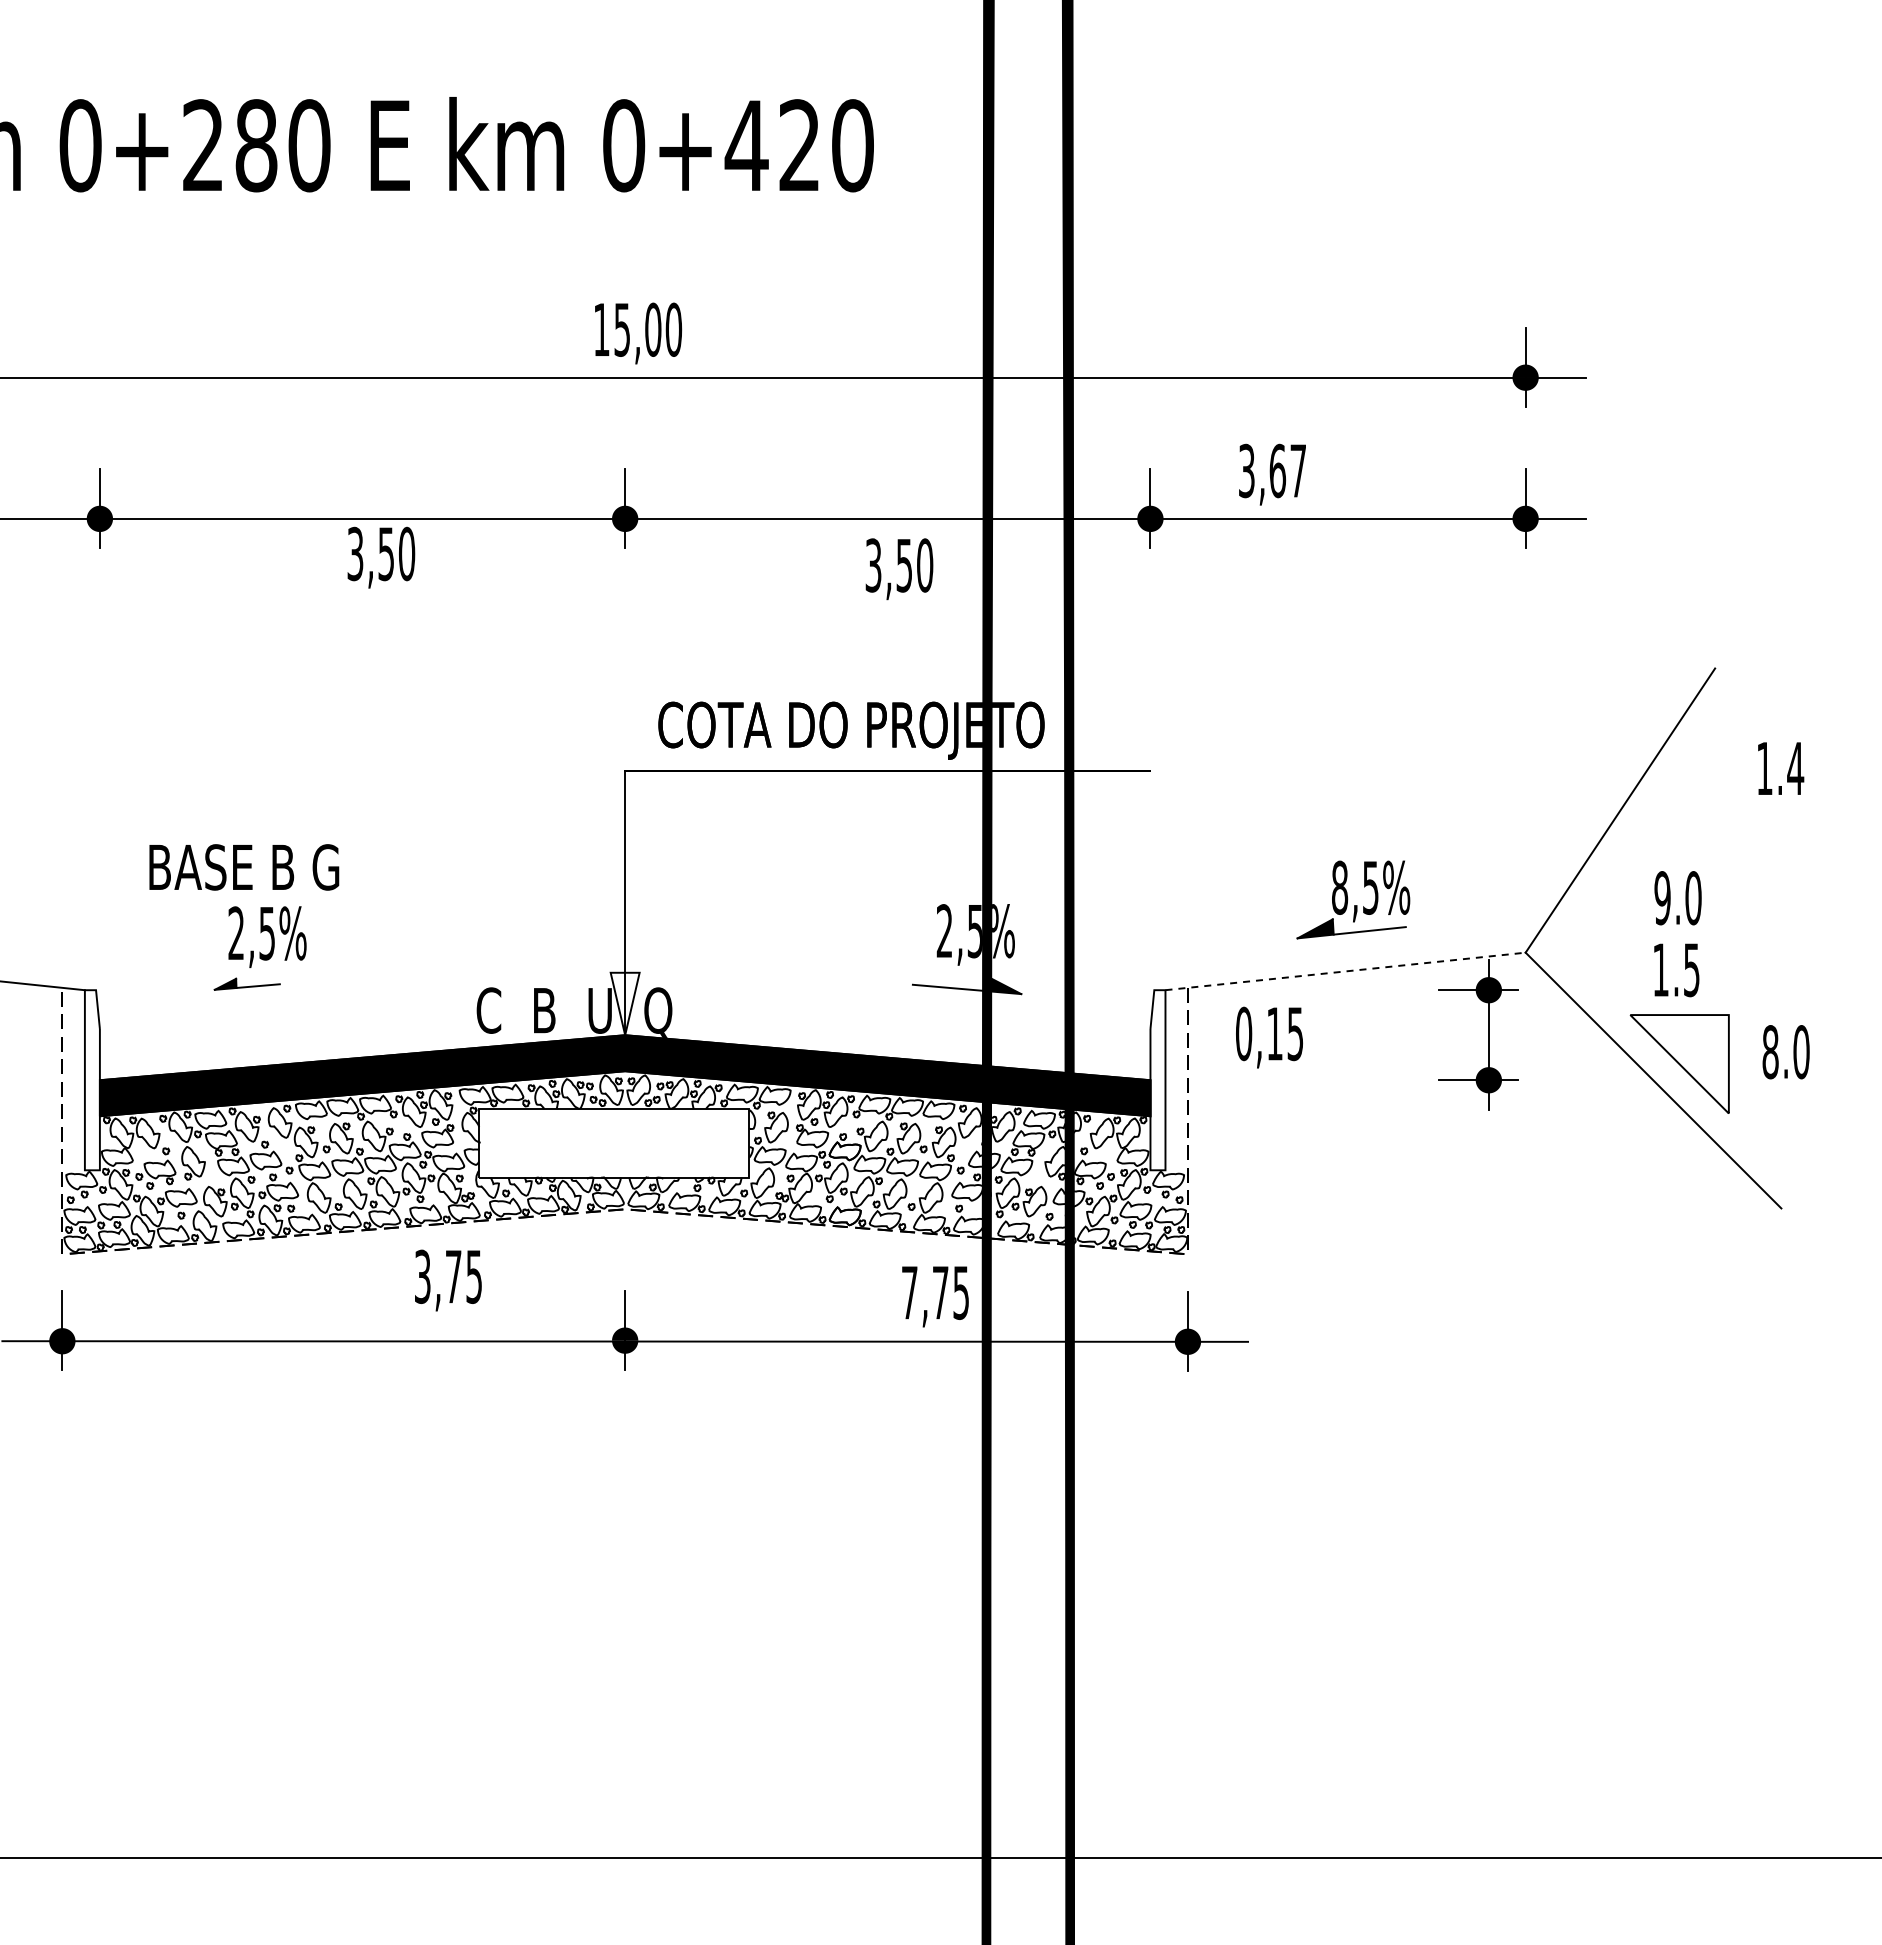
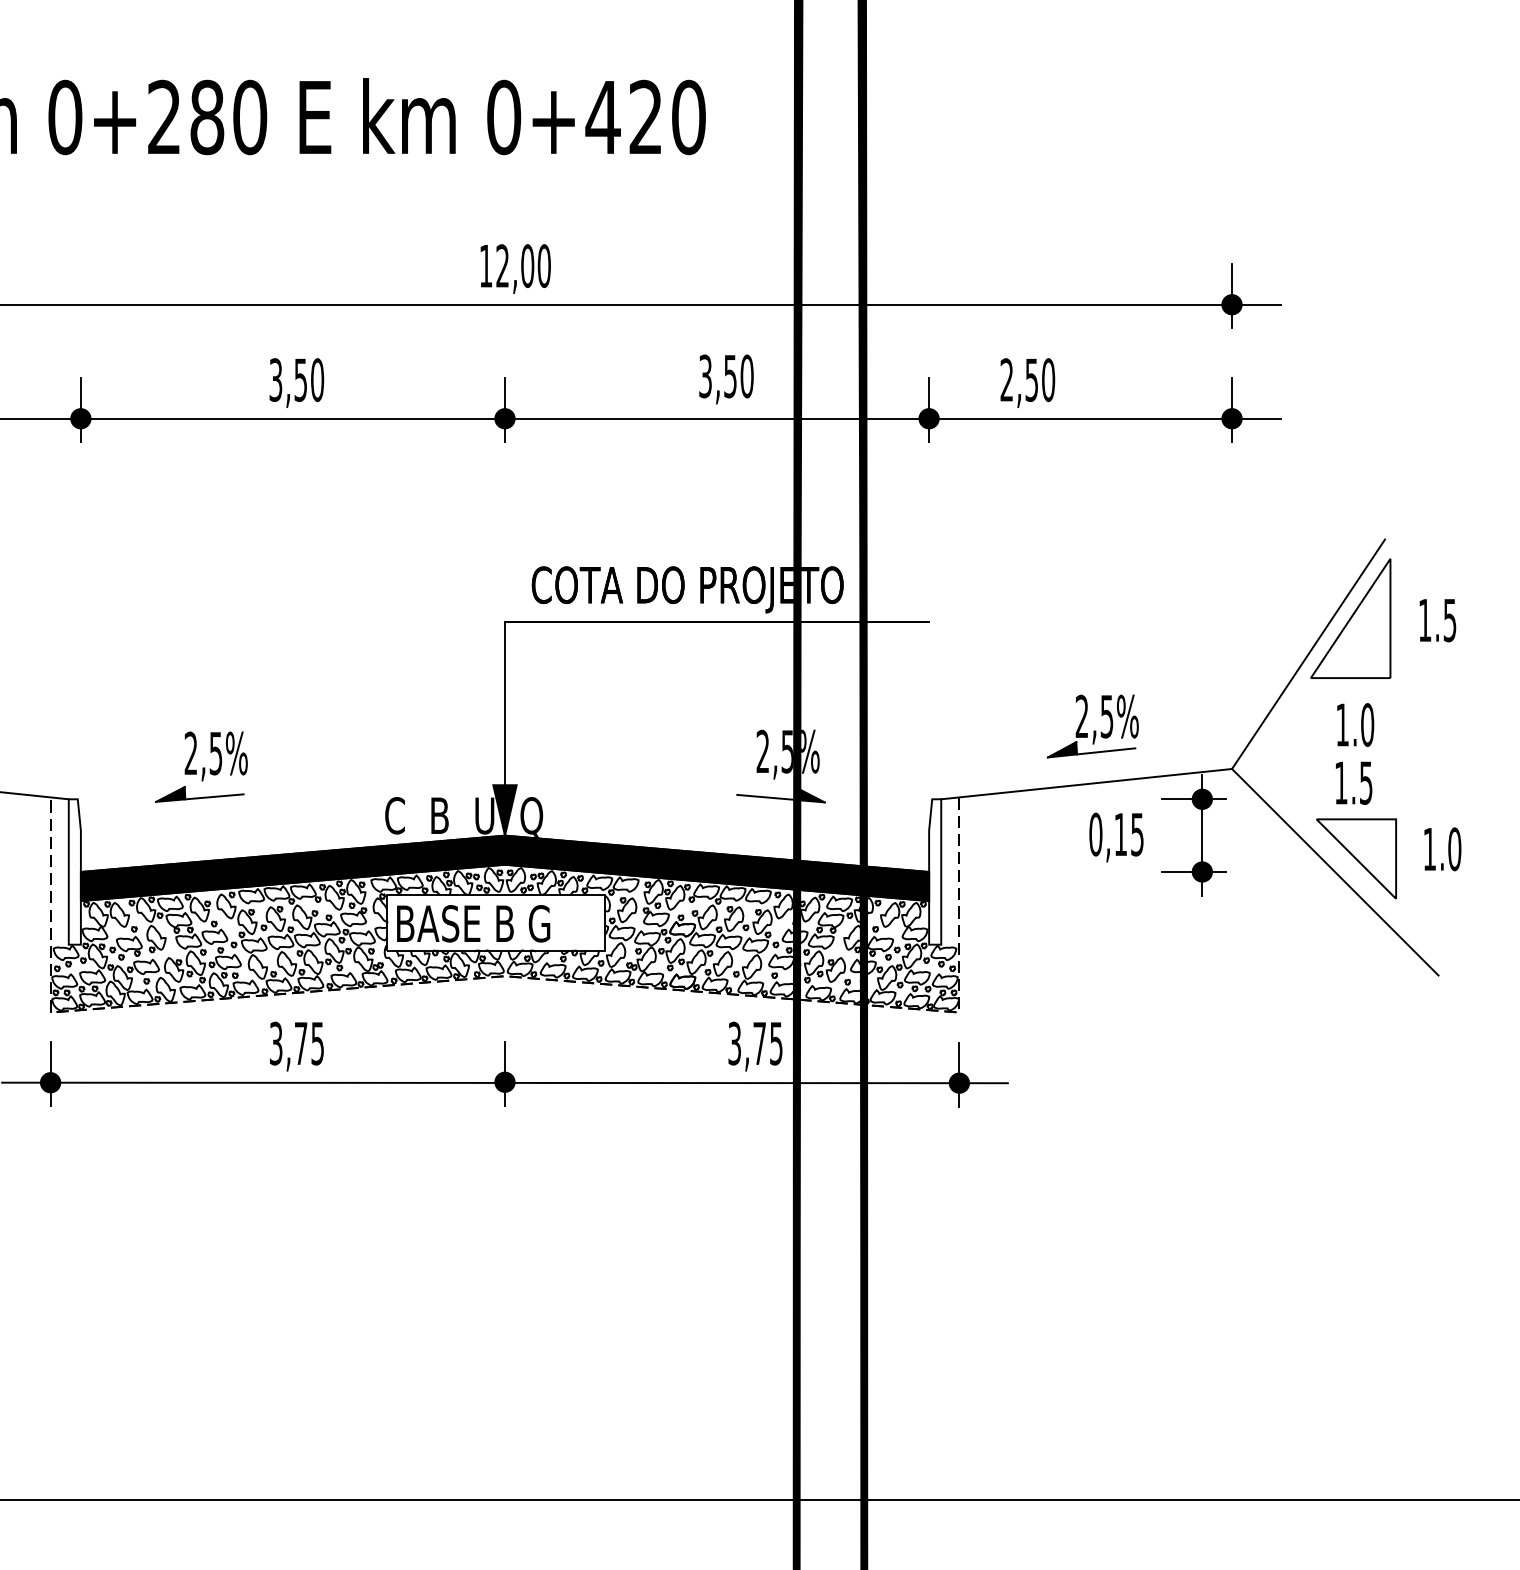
text: (621, 329) -> (502, 265), 15,00 -> 12,00
text: (1272, 470) -> (1027, 379), 3,67 -> 2,50
text: (381, 557) -> (296, 382), moved
text: (899, 569) -> (726, 379), moved
part: (1672, 766) -> (1350, 618), added
text: (1795, 768) -> (1449, 620), 1.4 -> 1.5
text: (244, 867) -> (473, 923), moved
text: (1340, 887) -> (1082, 716), 8,5% -> 2,5%
text: (1662, 898) -> (1342, 725), 9.0 -> 1.0
line: (1346, 971) -> (1087, 784), dashed -> solid
part: (247, 984) -> (200, 794), size x1.67
fill: (624, 1003) -> (504, 810), added
text: (1269, 1037) -> (1116, 837), moved
text: (1770, 1052) -> (1429, 849), 8.0 -> 1.0
text: (448, 1280) -> (296, 1046), moved
text: (909, 1292) -> (734, 1043), 7,75 -> 3,75

